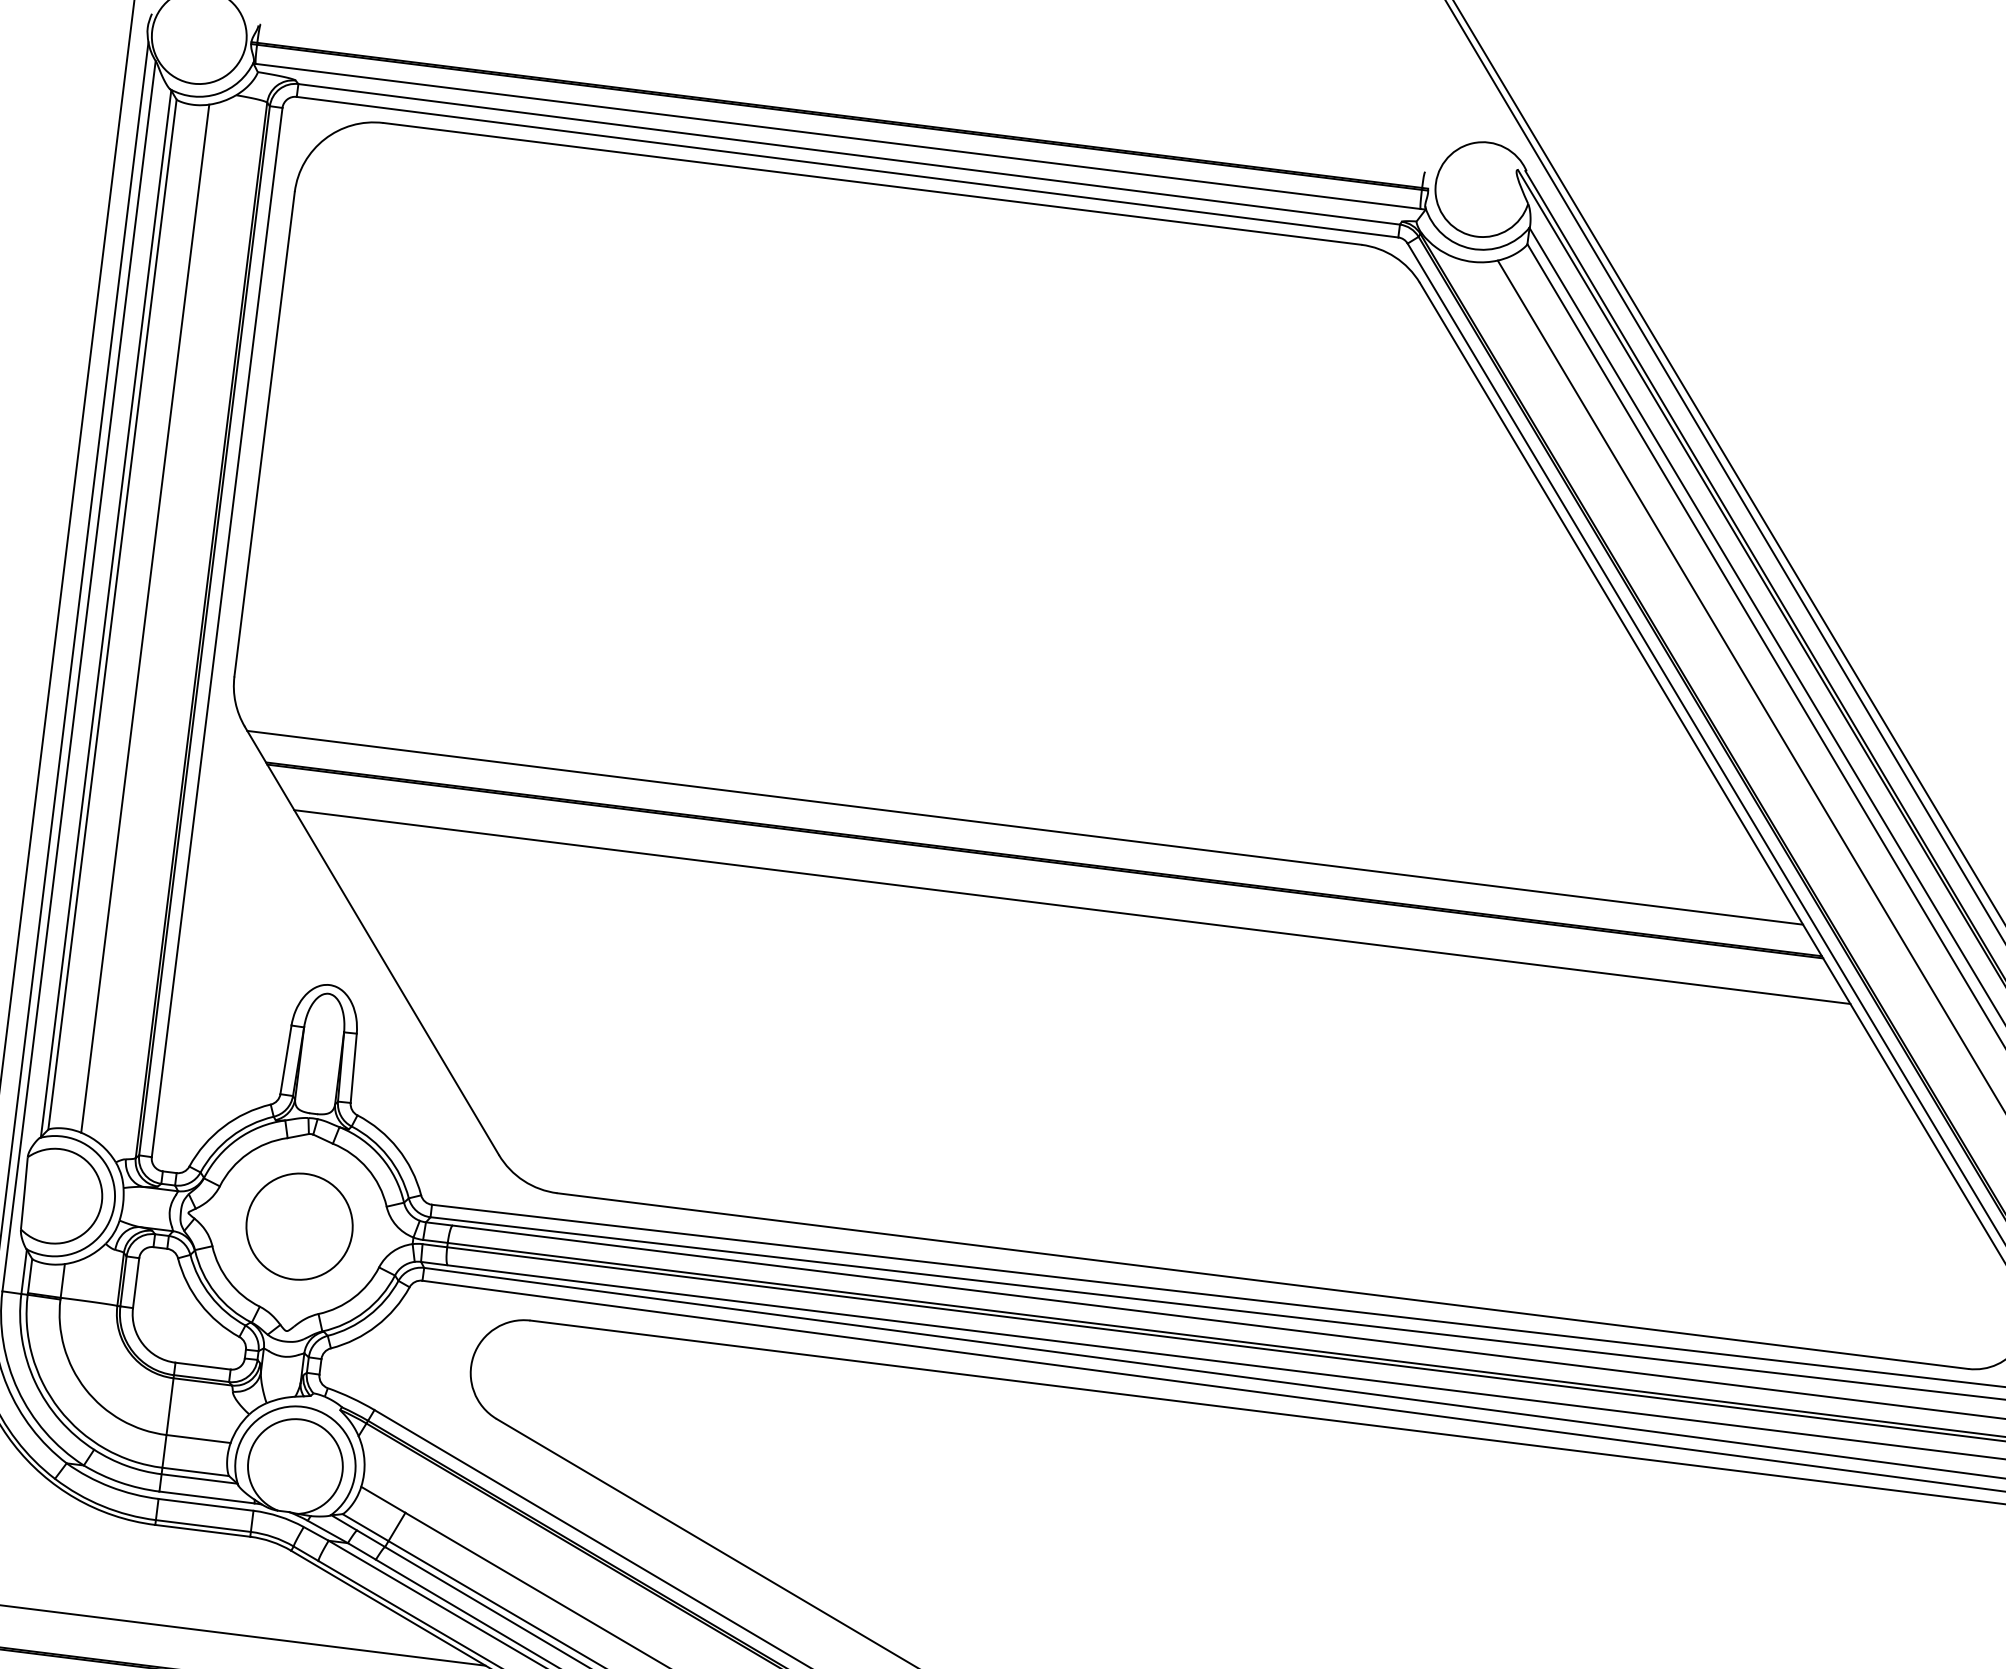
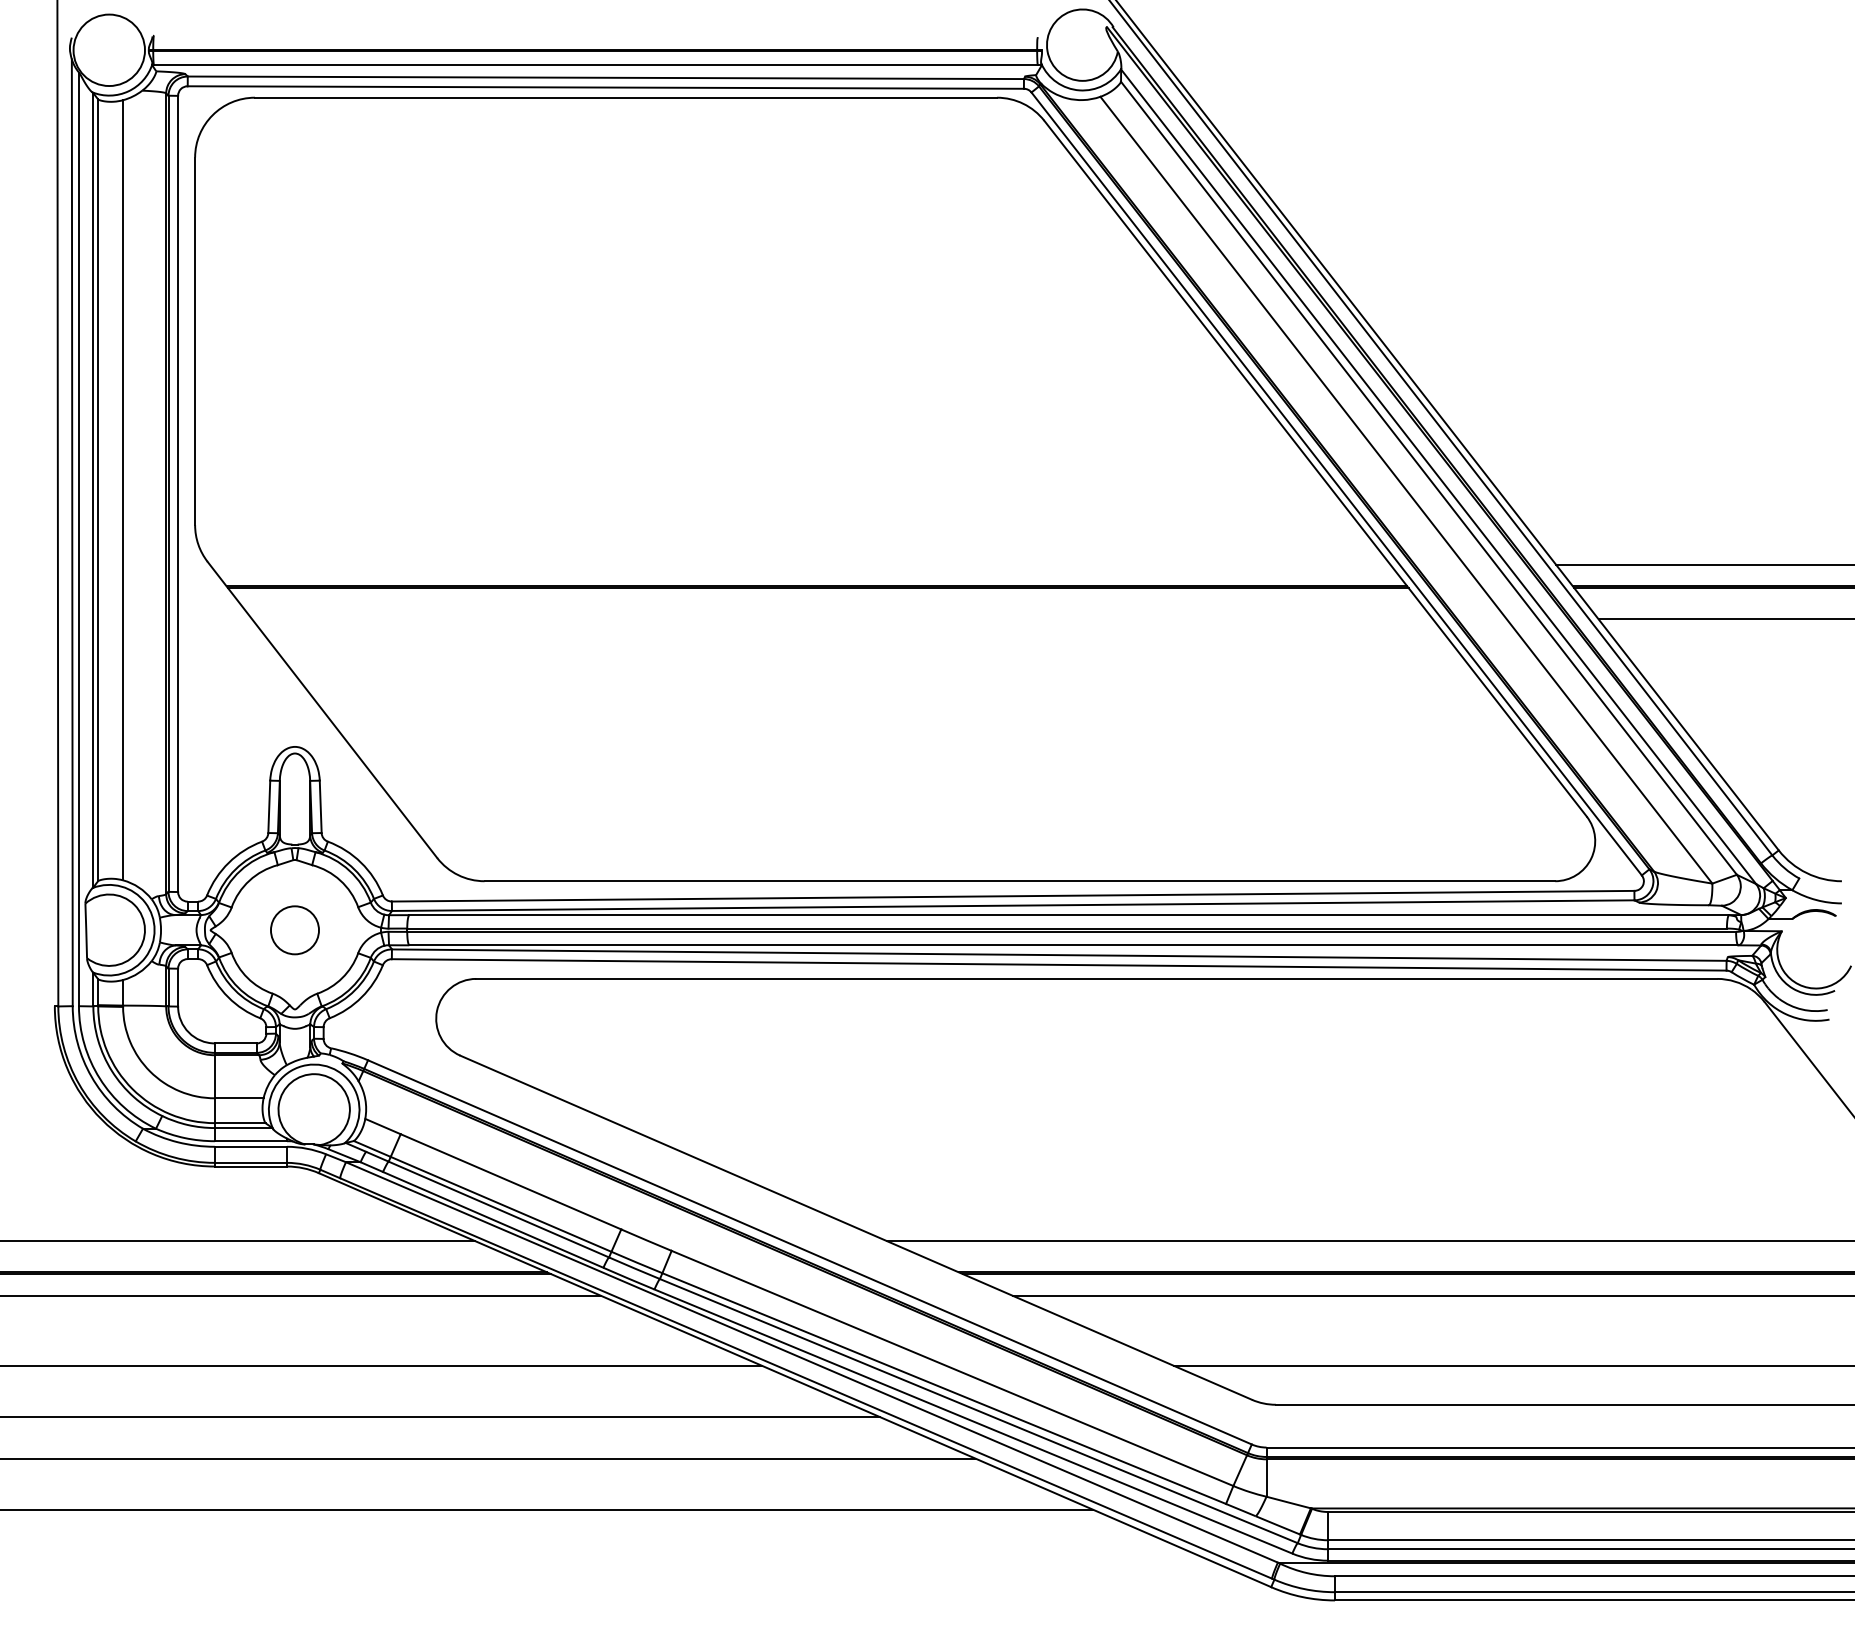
line: (1024, 827) -> (799, 564), removed
line: (1072, 907) -> (842, 619), removed
circle: (298, 1226) -> (294, 930), size x0.6

